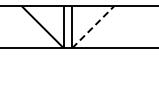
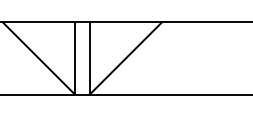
line: (93, 27) -> (126, 58), dashed -> solid

